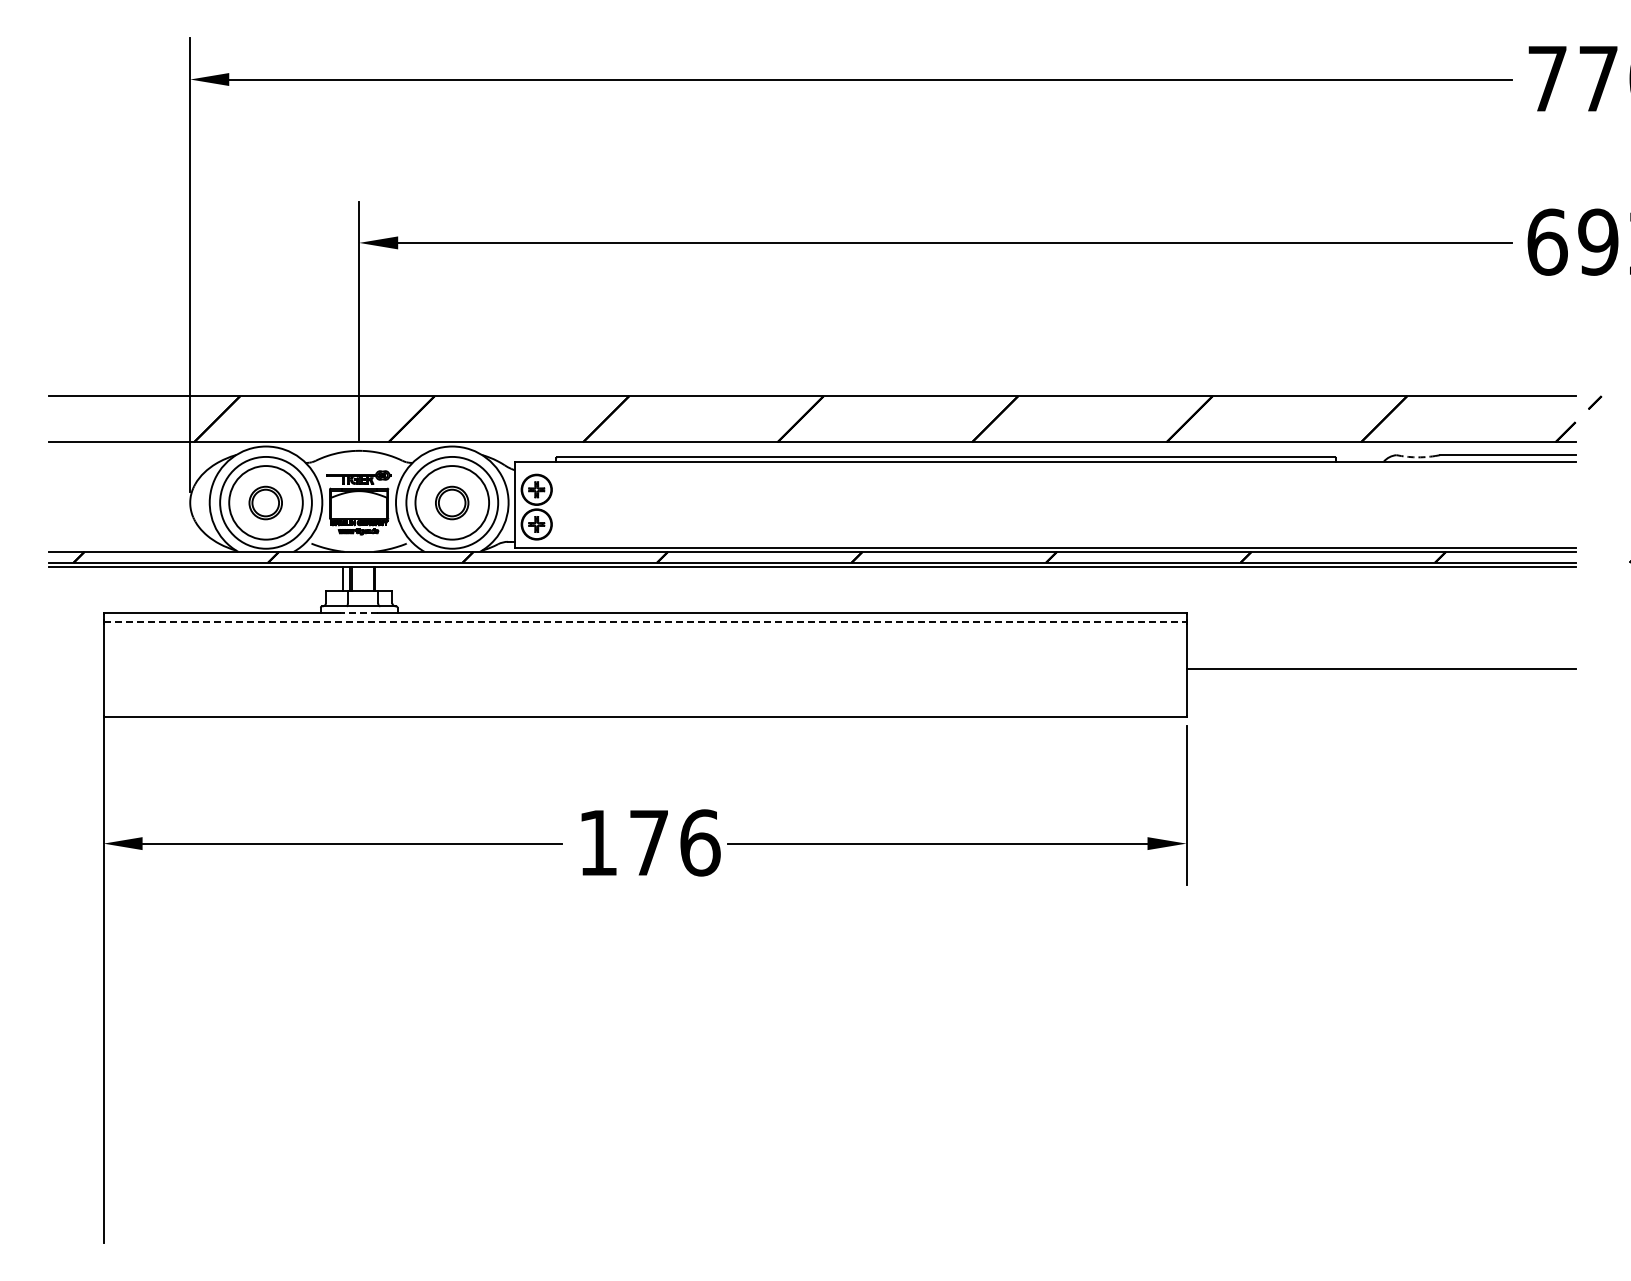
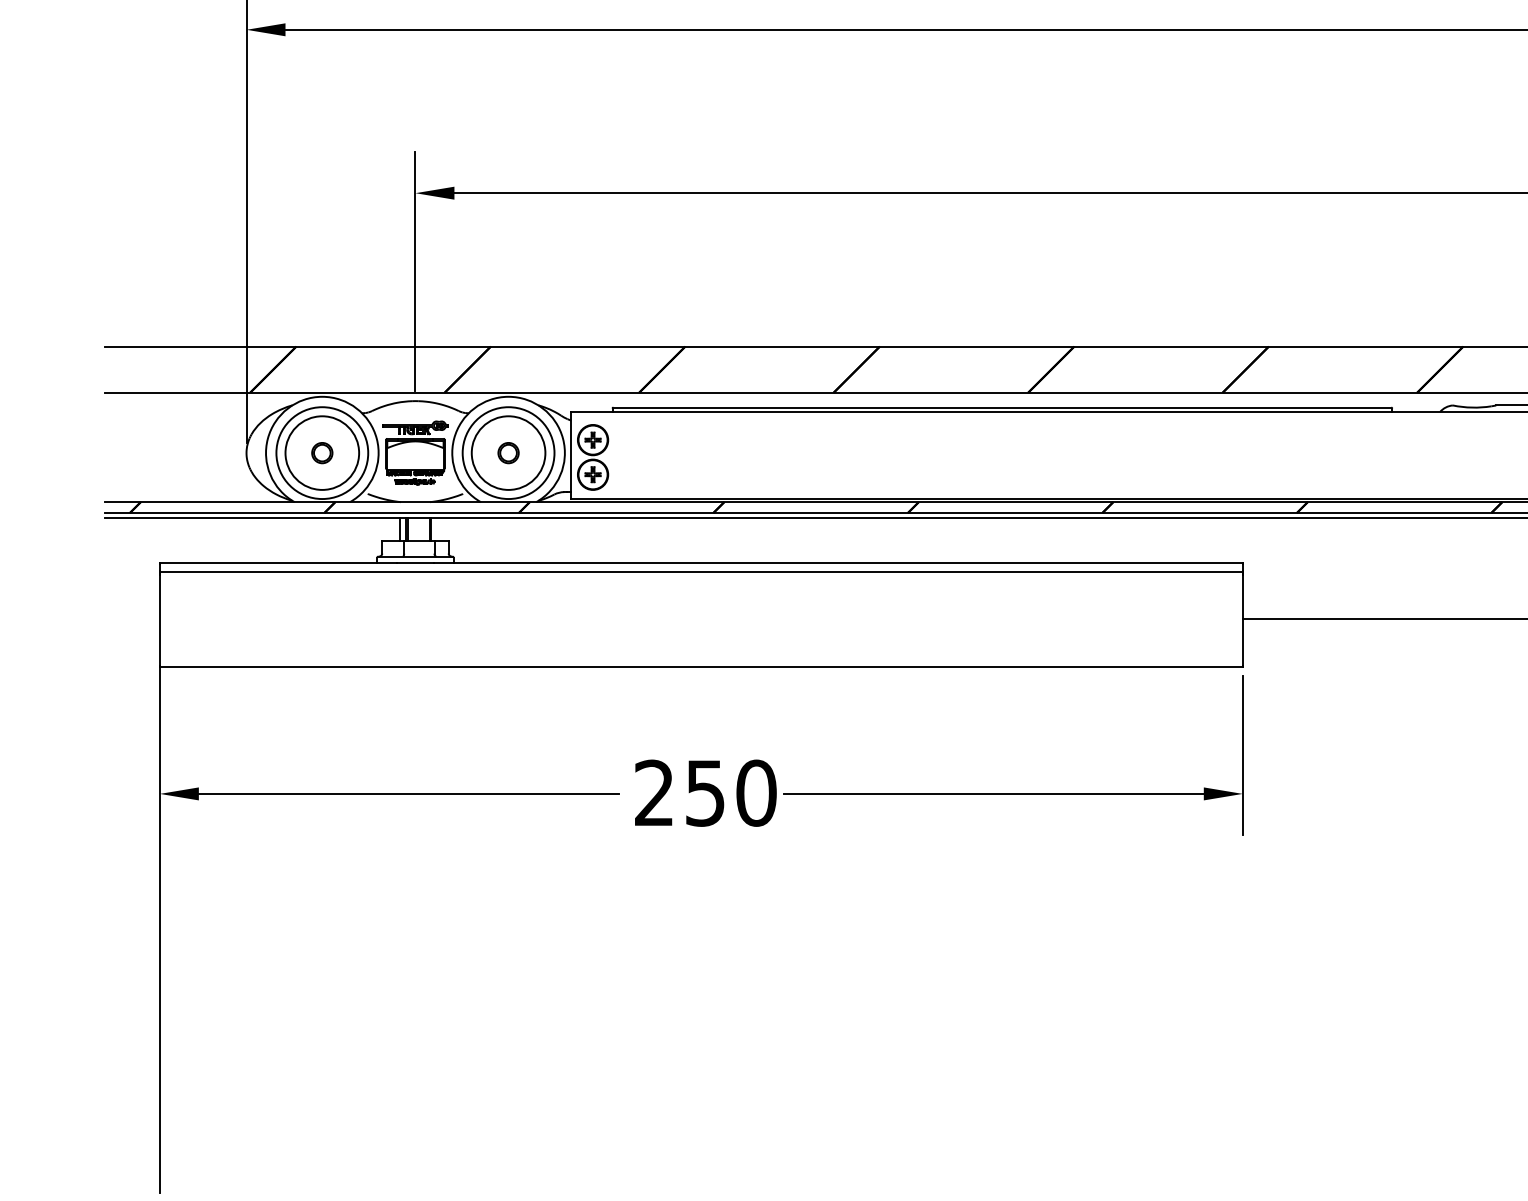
arc: (1415, 457) -> (1471, 407), dashed -> solid
part: (266, 502) -> (322, 452), size x0.62
part: (452, 502) -> (508, 452), size x0.62
line: (359, 612) -> (415, 562), dashed -> solid
line: (645, 621) -> (701, 571), dashed -> solid
text: (649, 842) -> (705, 792), 176 -> 250

